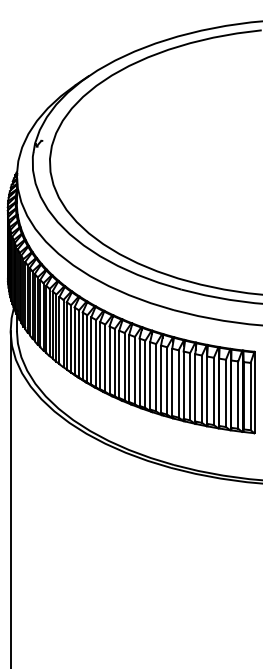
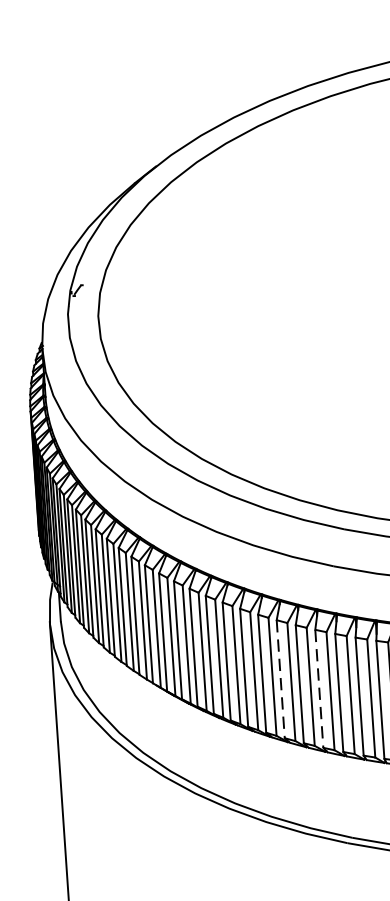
line: (139, 372) -> (280, 679), solid -> dashed
line: (161, 379) -> (320, 689), solid -> dashed

